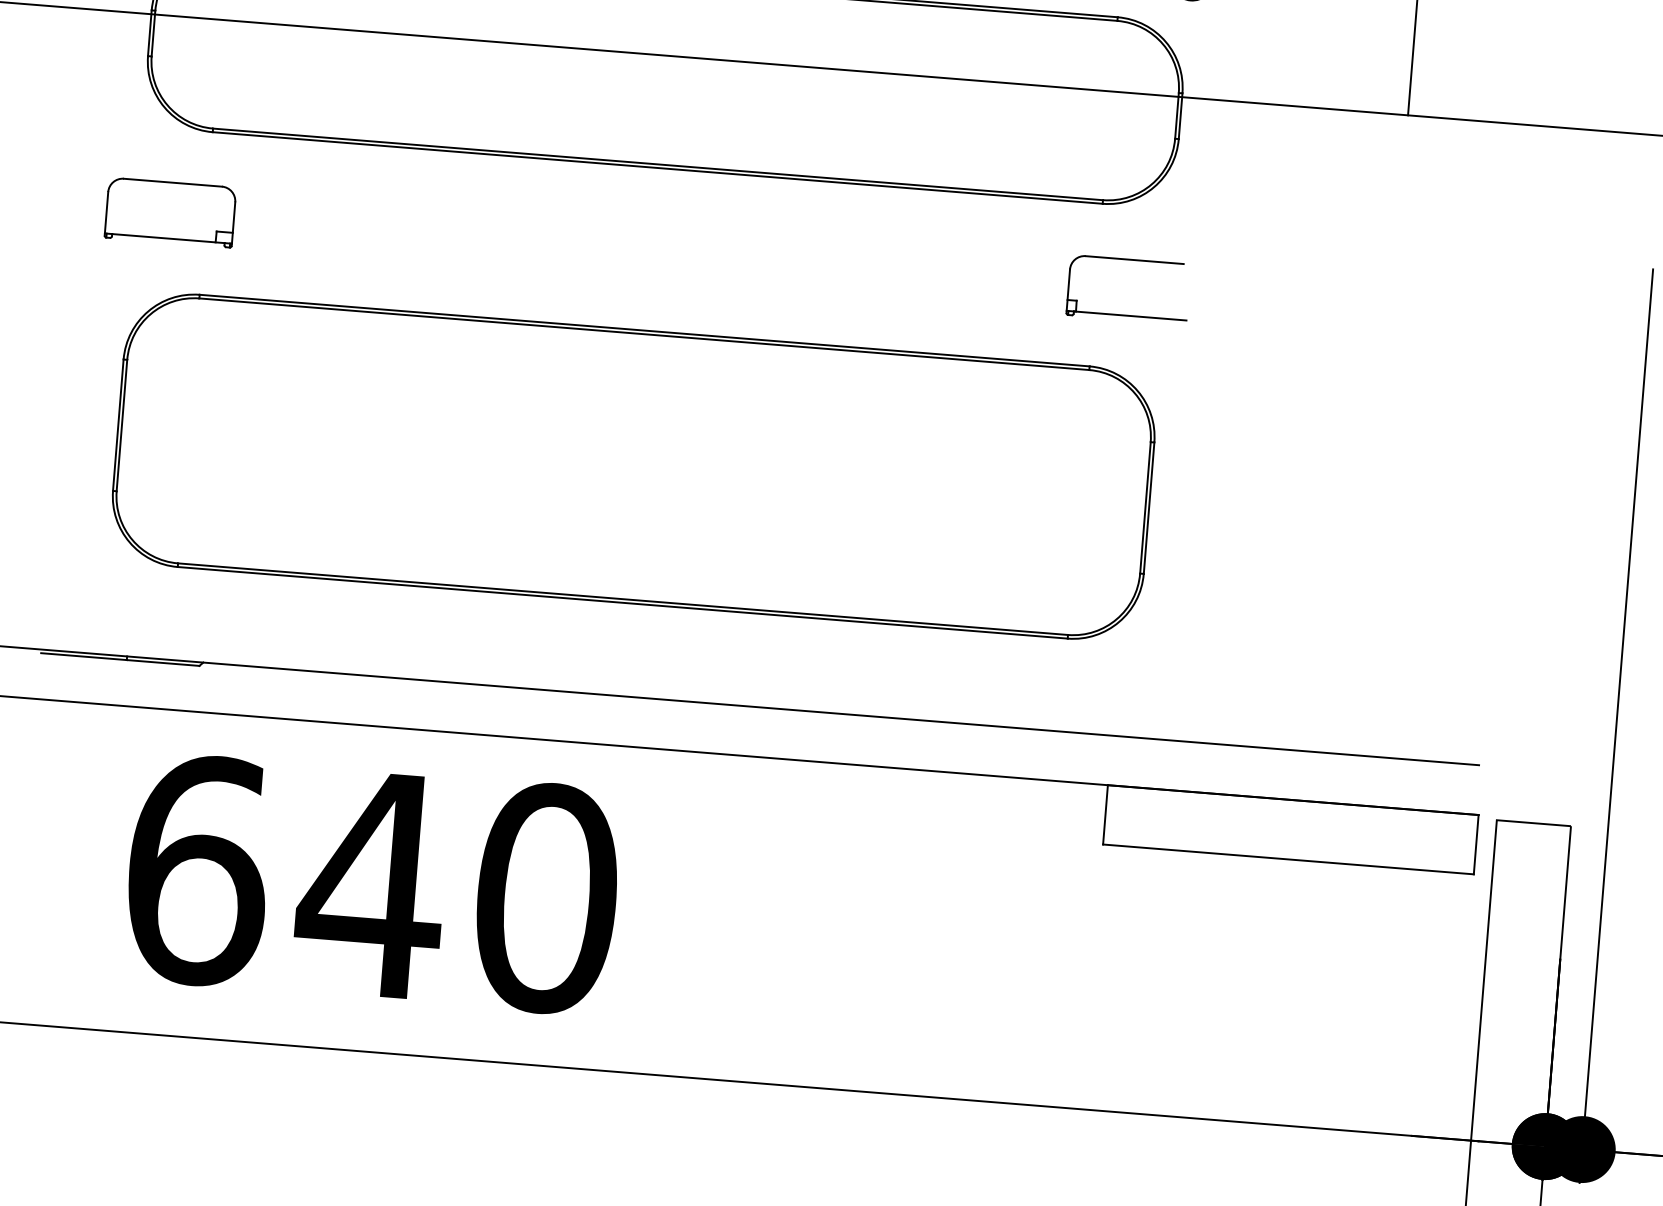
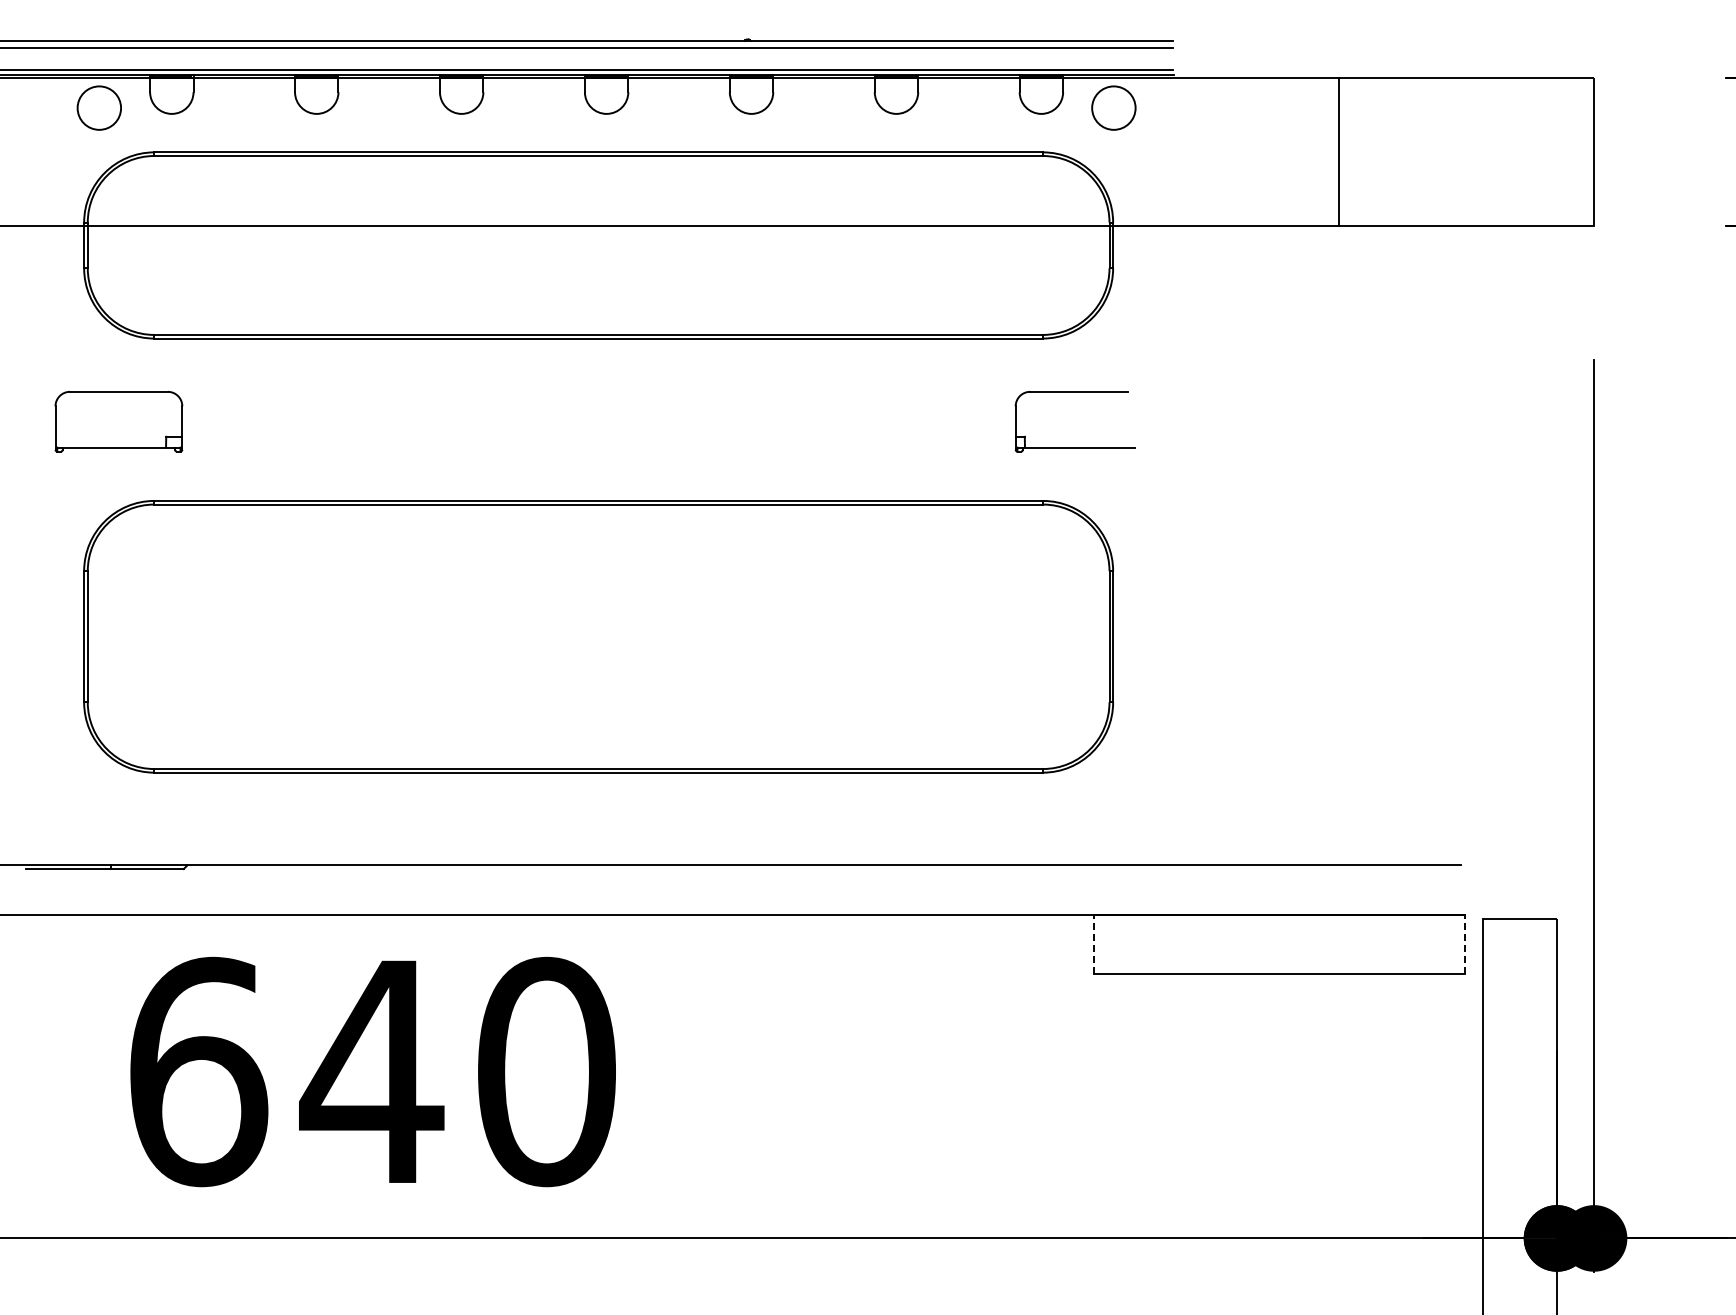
line: (1105, 814) -> (1094, 944), solid -> dashed
line: (1476, 844) -> (1464, 944), solid -> dashed

